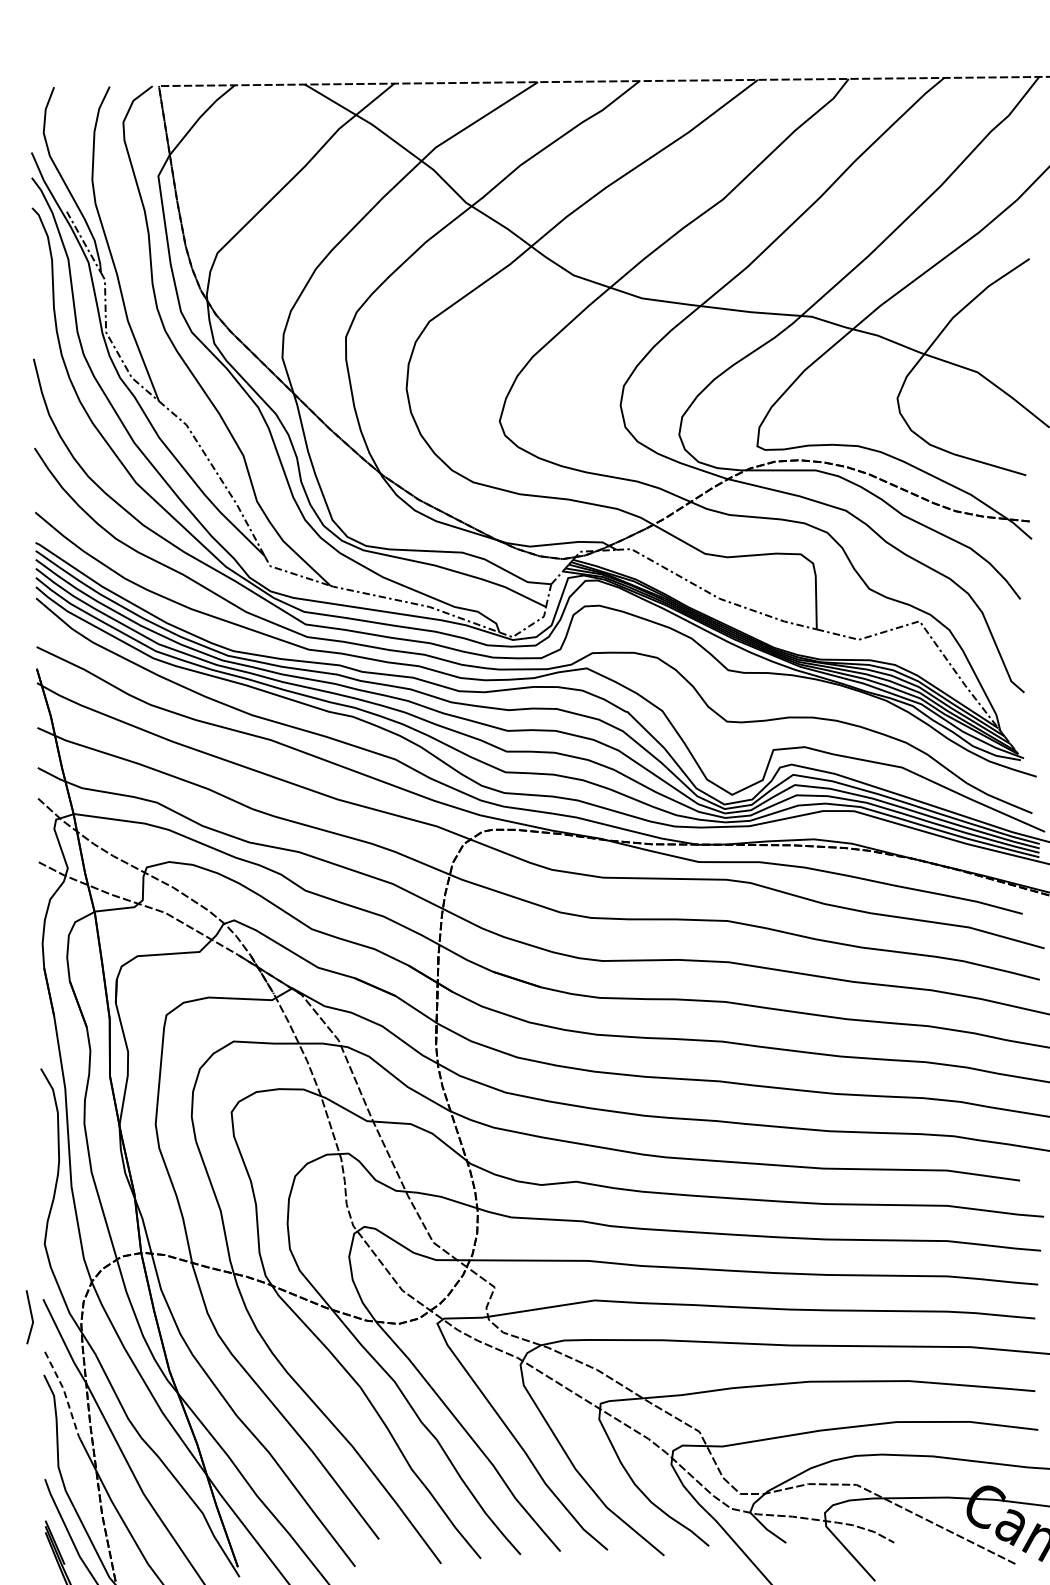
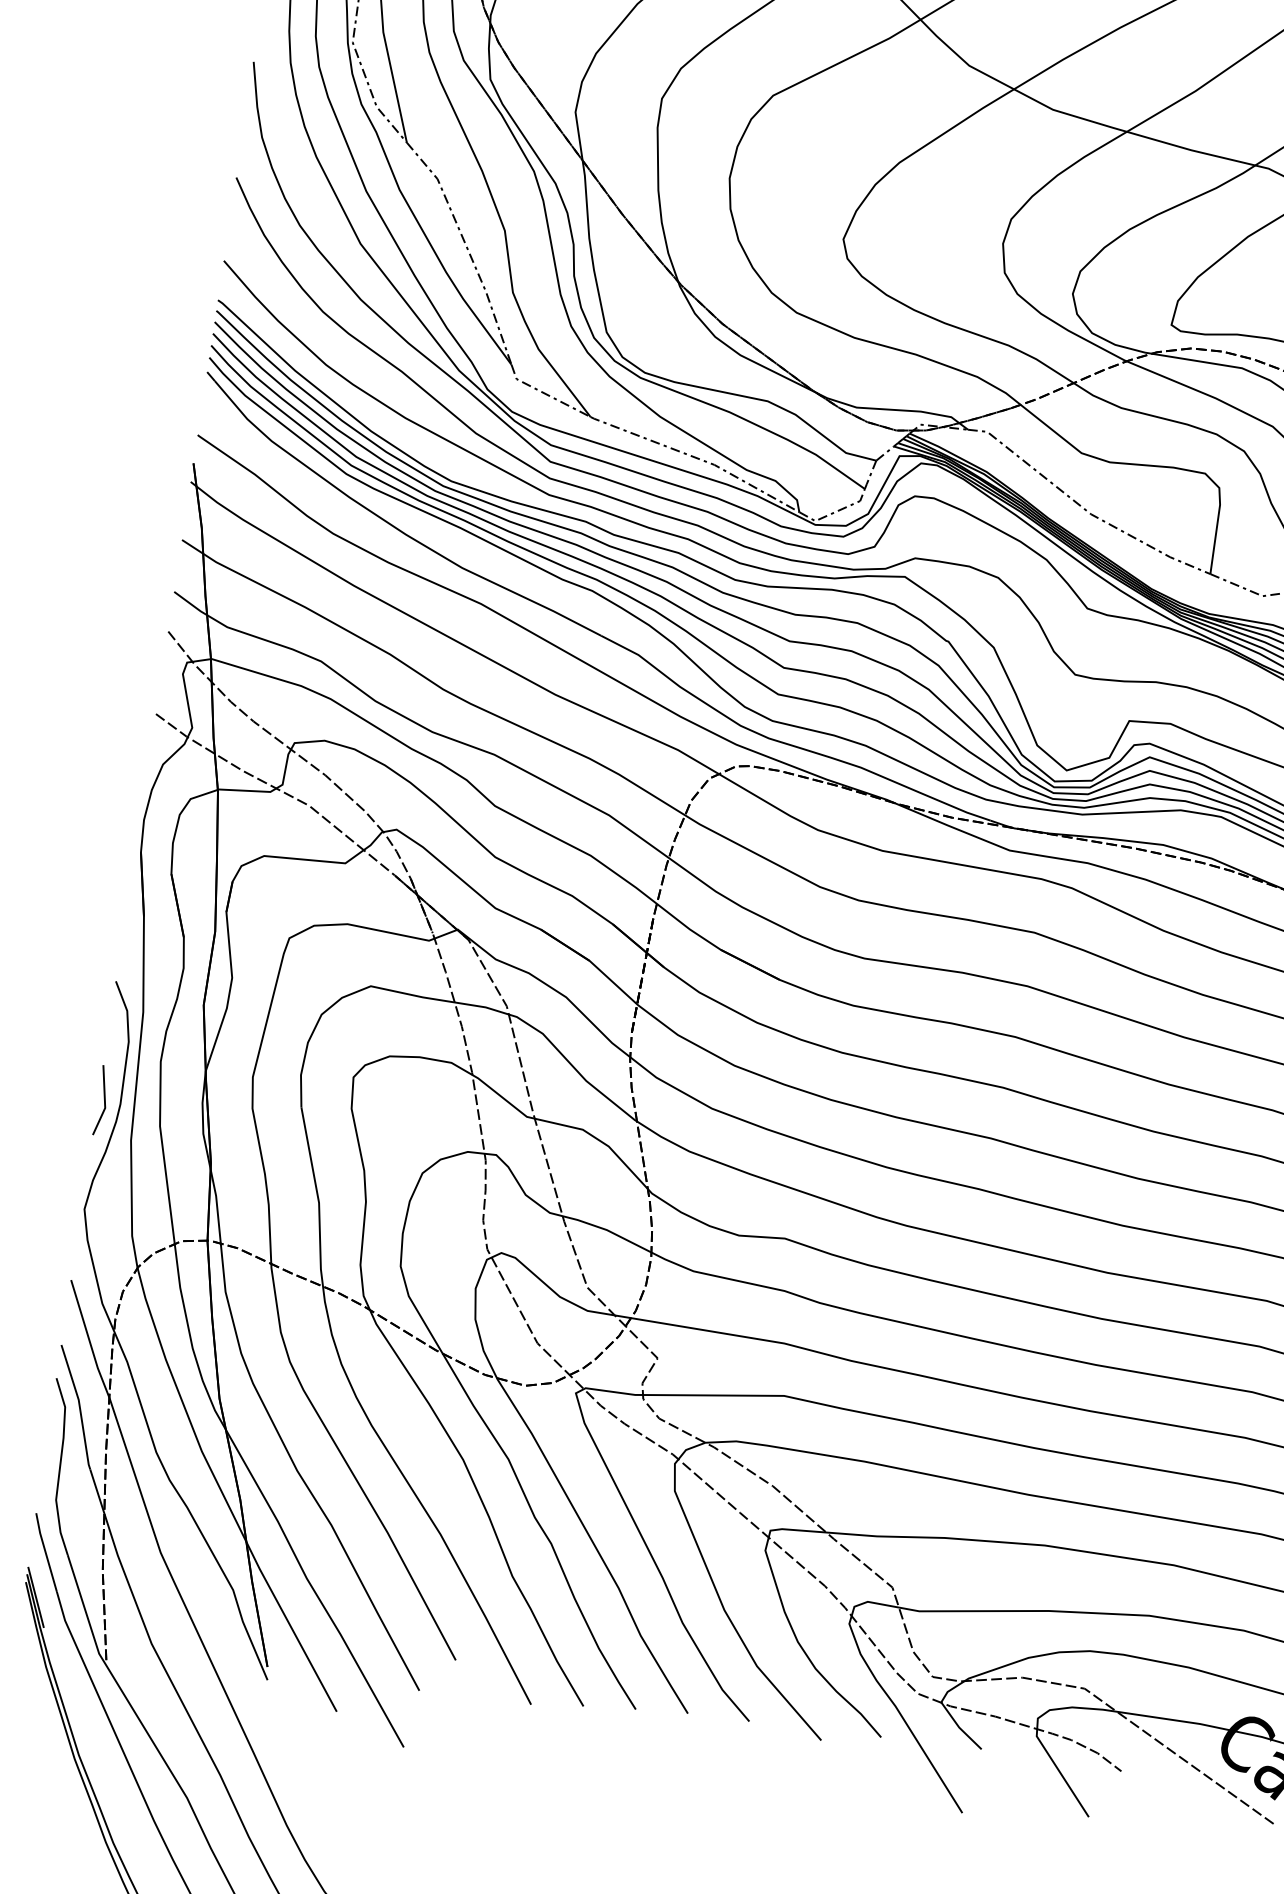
line: (31, 1317) -> (104, 1101), moved
line: (64, 1393) -> (79, 1406), dashed -> solid

